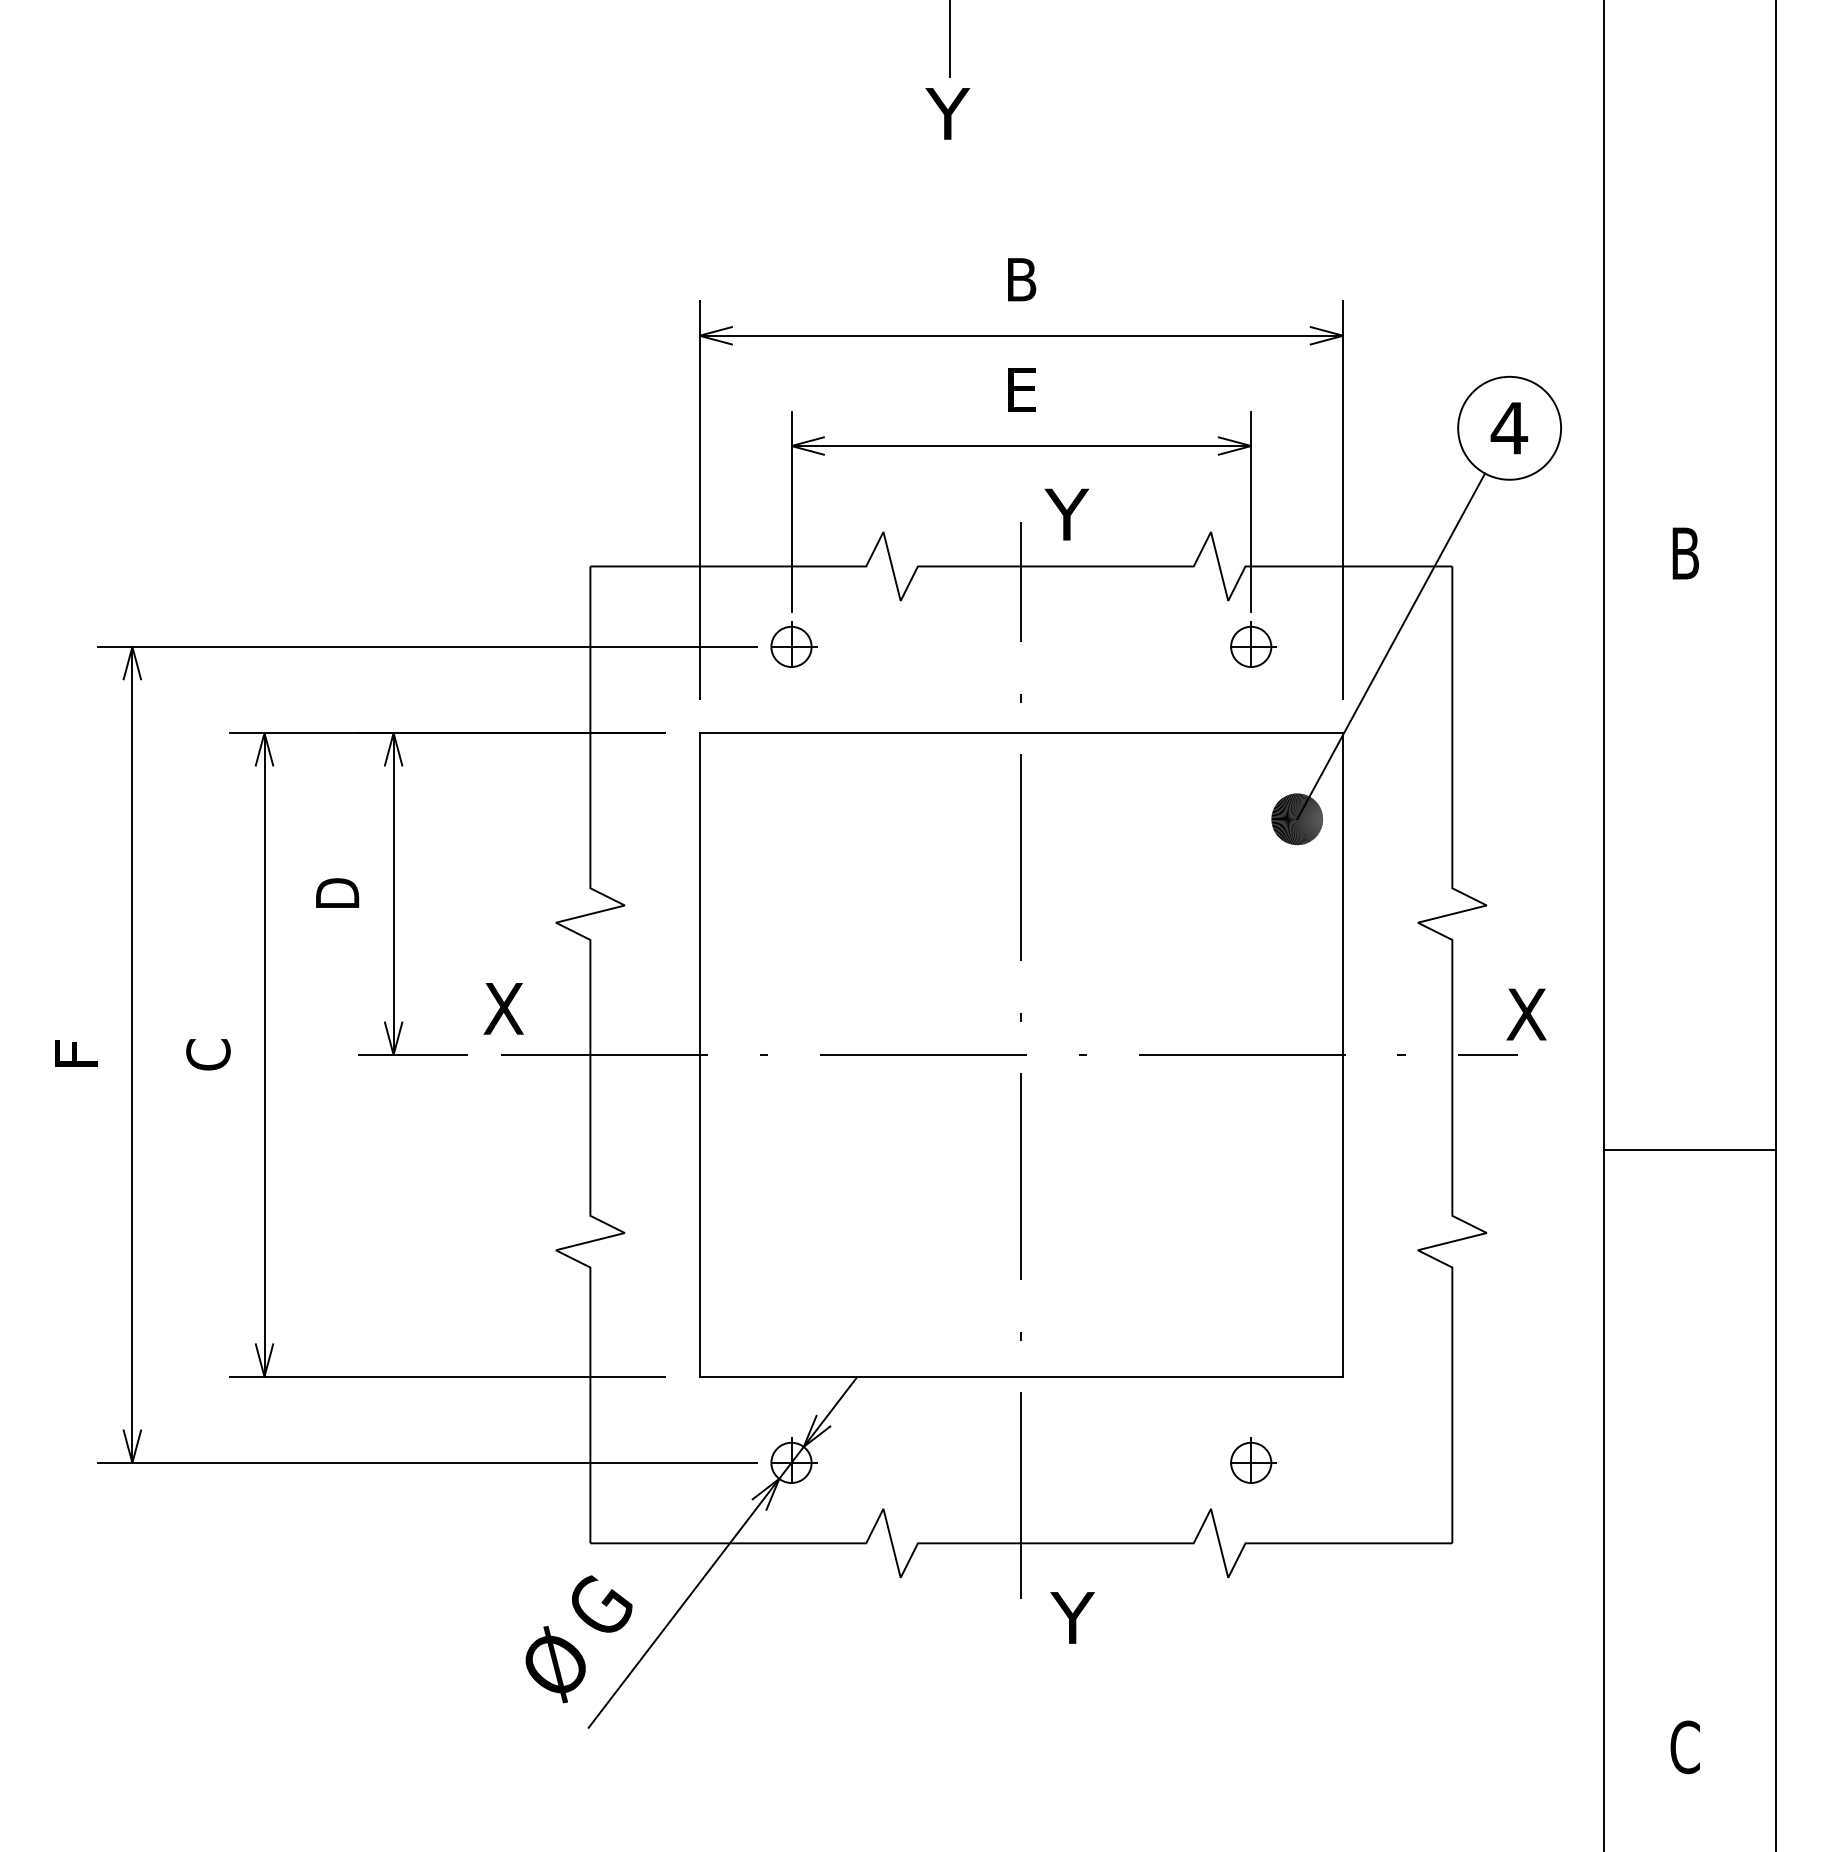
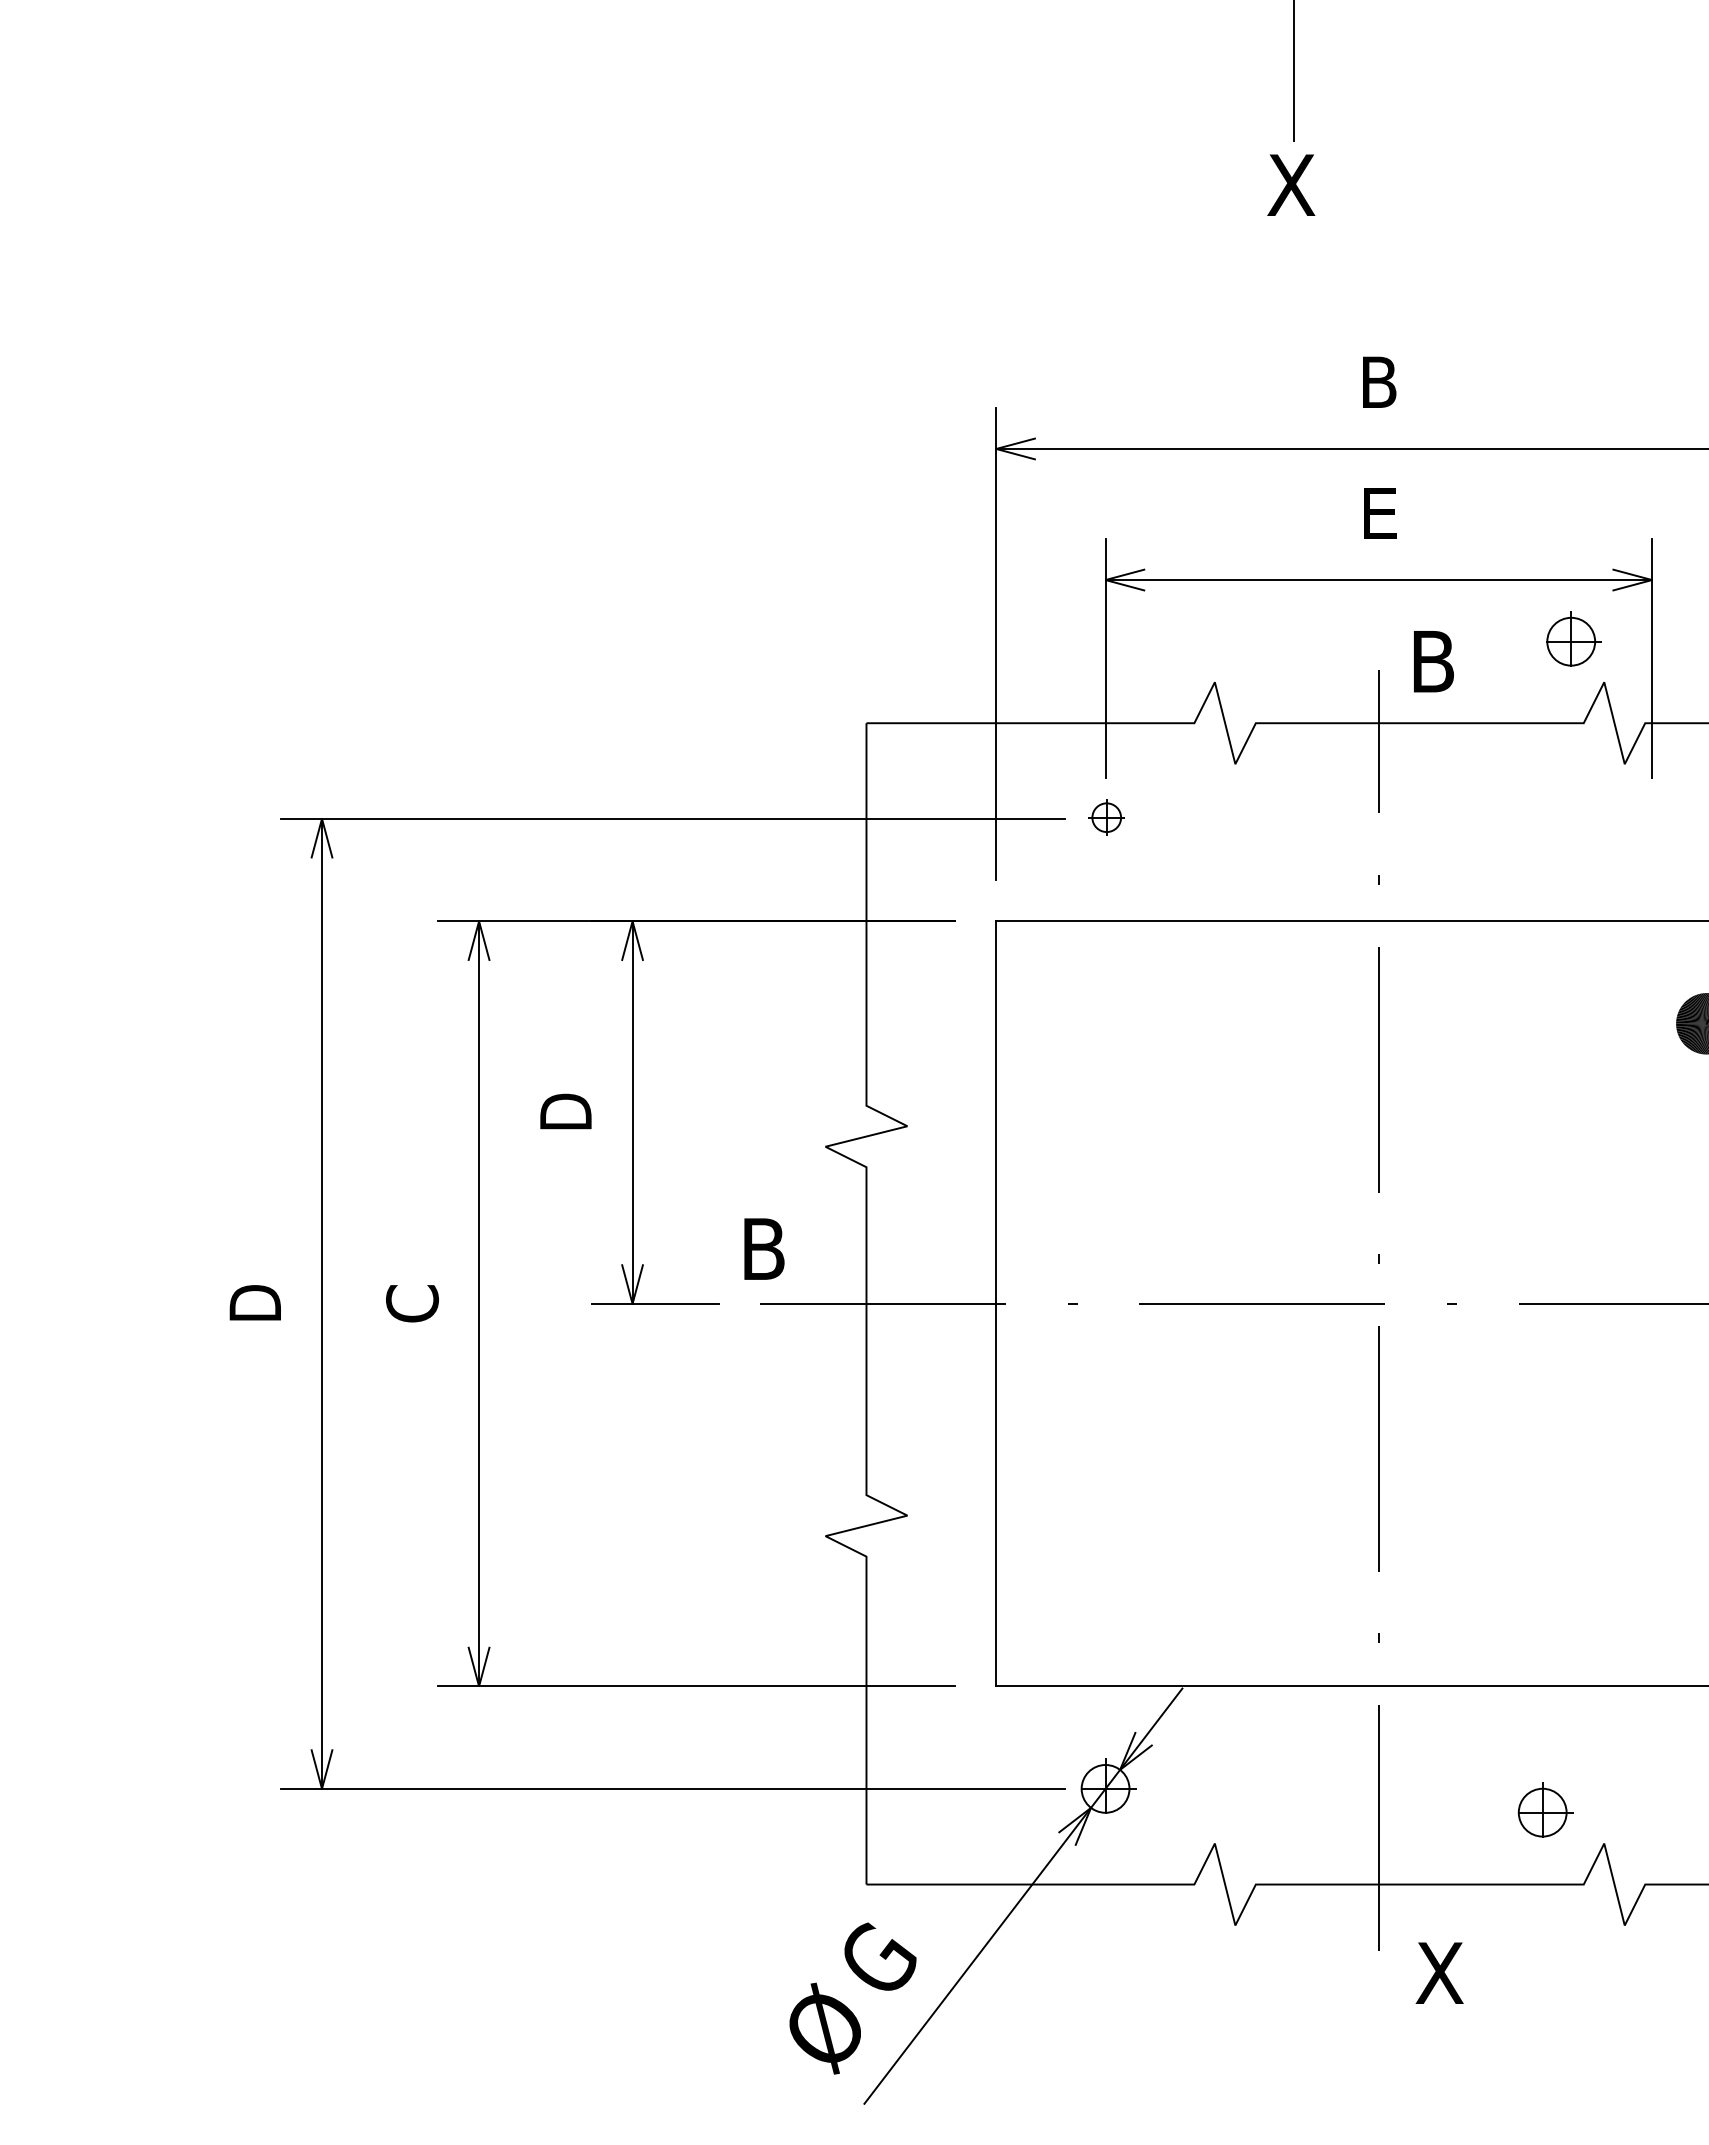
text: (947, 113) -> (1291, 184), Y -> X
text: (1066, 514) -> (1432, 661), Y -> B
part: (793, 644) -> (1107, 815), size x0.6
part: (1253, 644) -> (1573, 638), moved
text: (503, 1008) -> (763, 1248), X -> B
text: (75, 1053) -> (254, 1302), F -> D
part: (1253, 1460) -> (1545, 1809), moved
text: (1072, 1617) -> (1439, 1972), Y -> X

